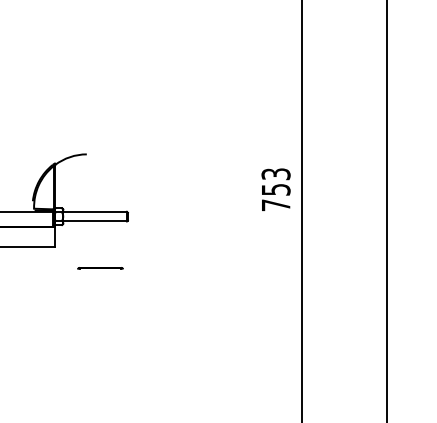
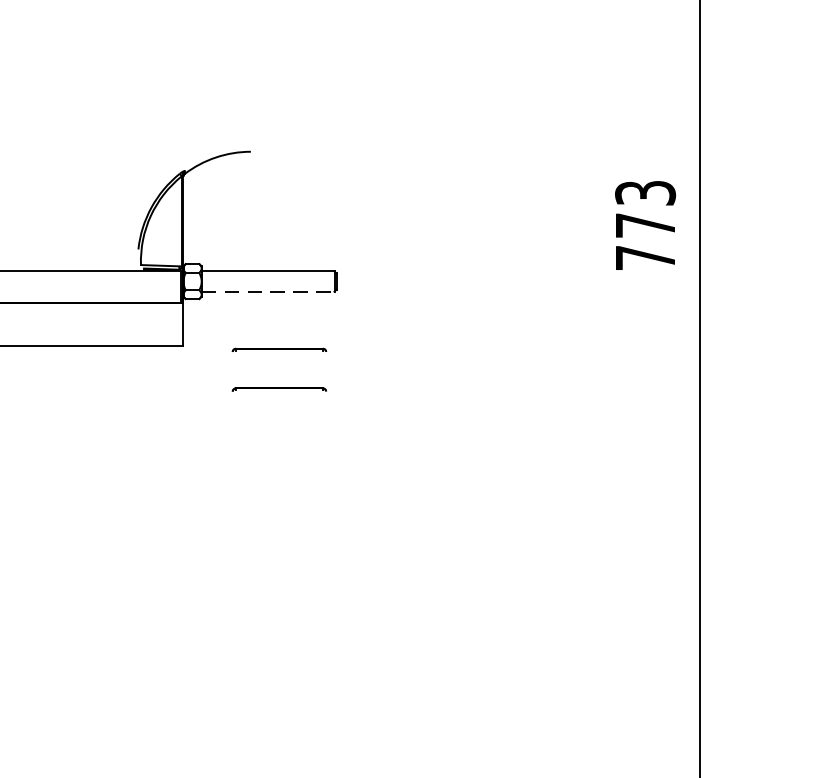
text: (276, 189) -> (646, 224), 753 -> 773
line: (95, 221) -> (268, 291), solid -> dashed
line: (100, 249) -> (279, 350), added

